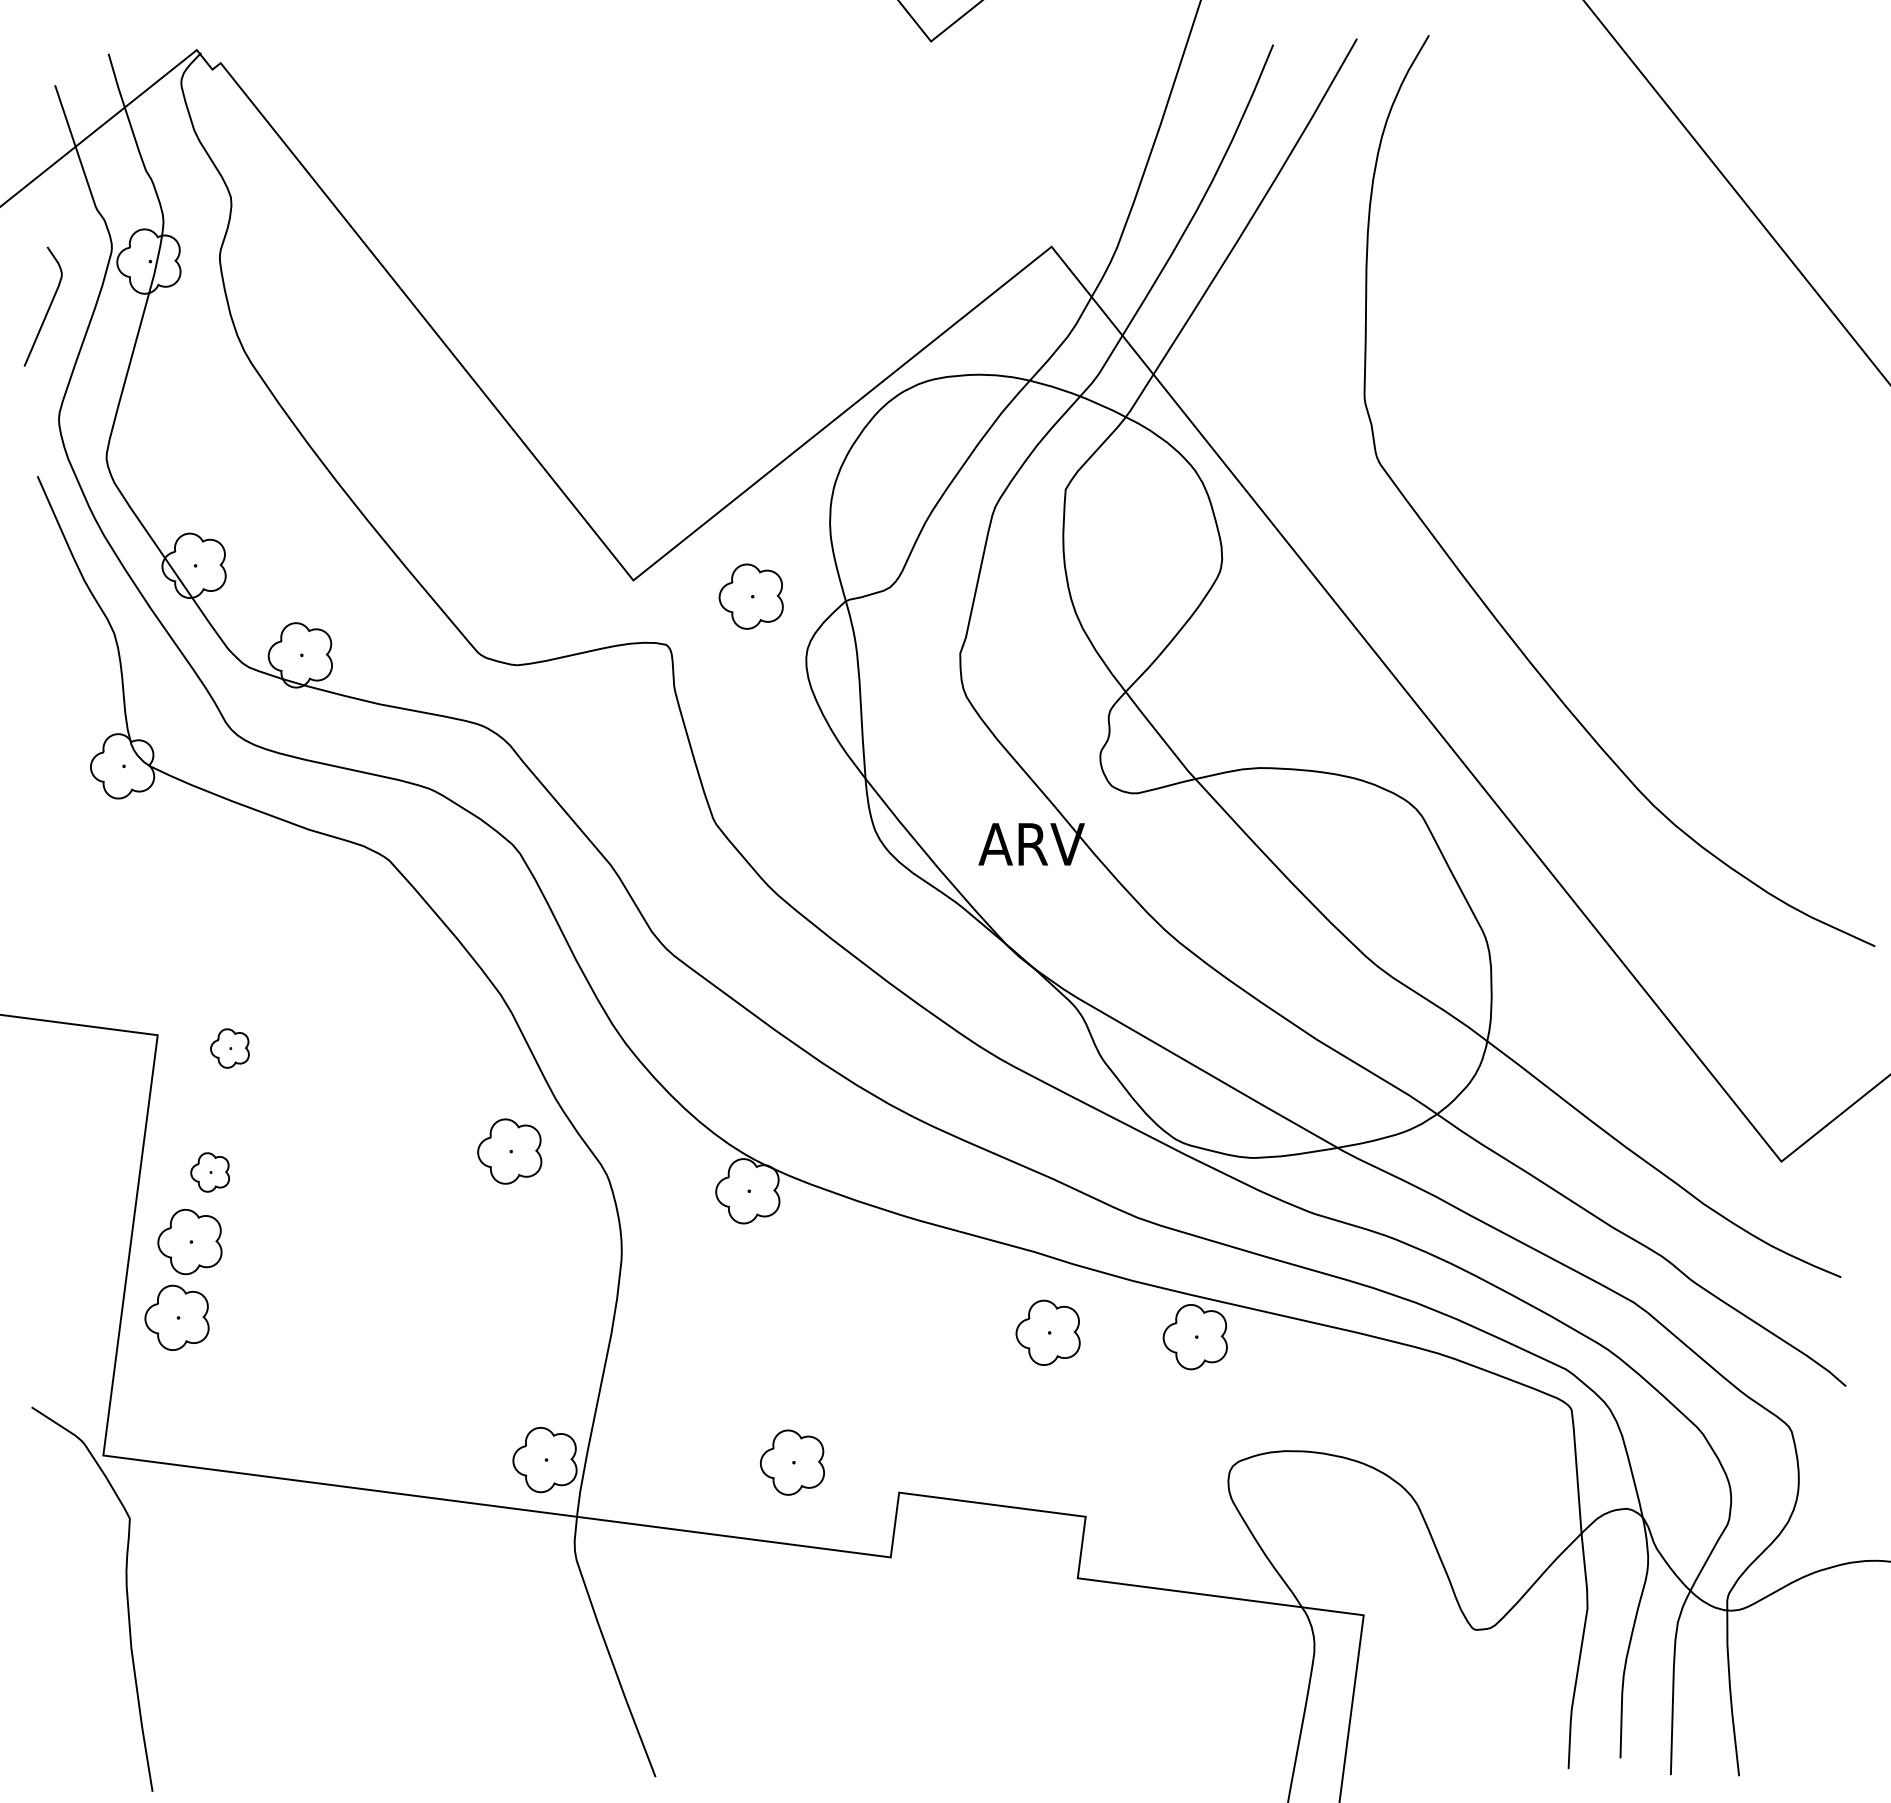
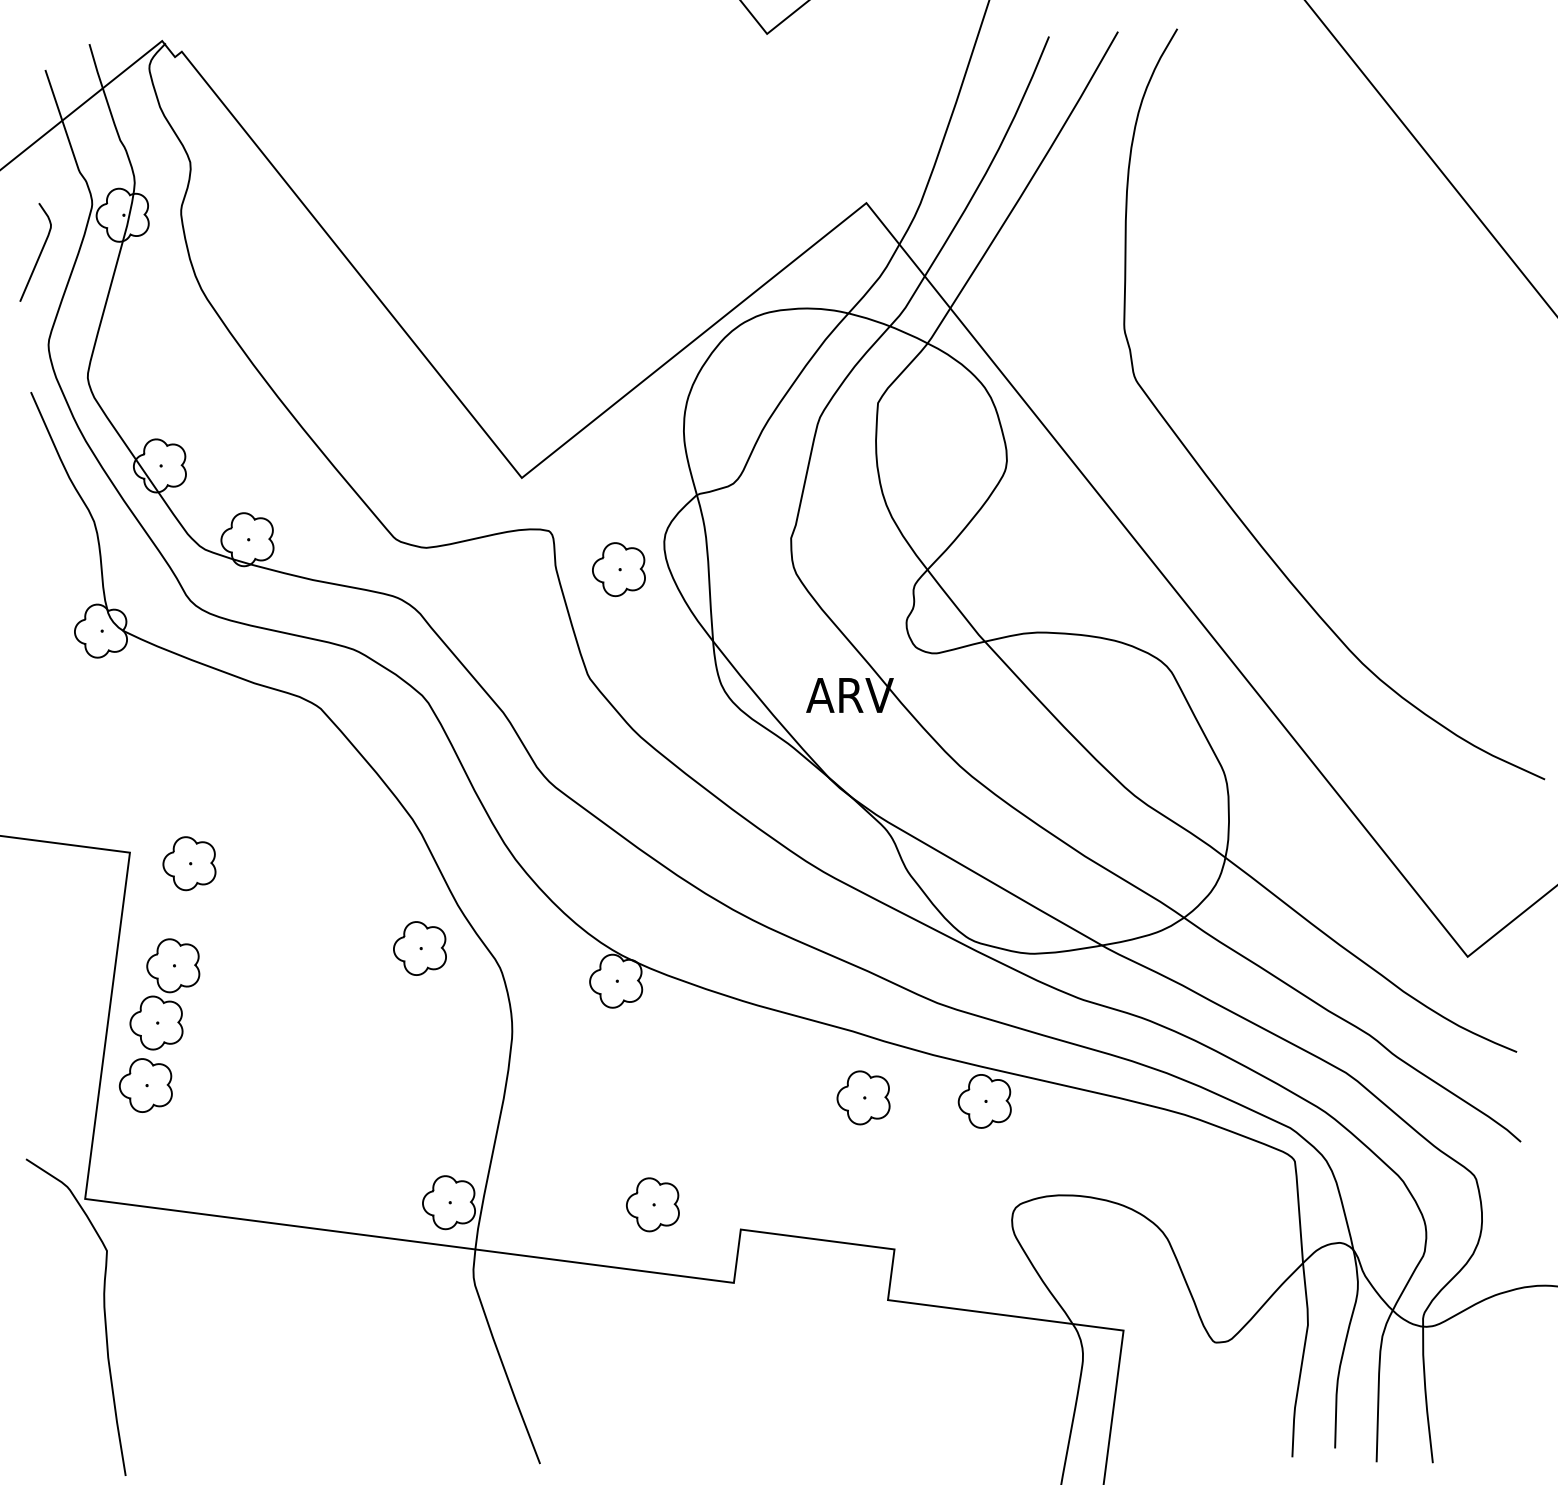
part: (750, 596) -> (618, 569), moved
part: (229, 1048) -> (189, 863), size x1.67
part: (209, 1172) -> (172, 965), size x1.67

